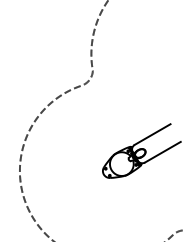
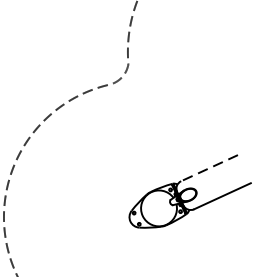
line: (152, 134) -> (209, 168), solid -> dashed

